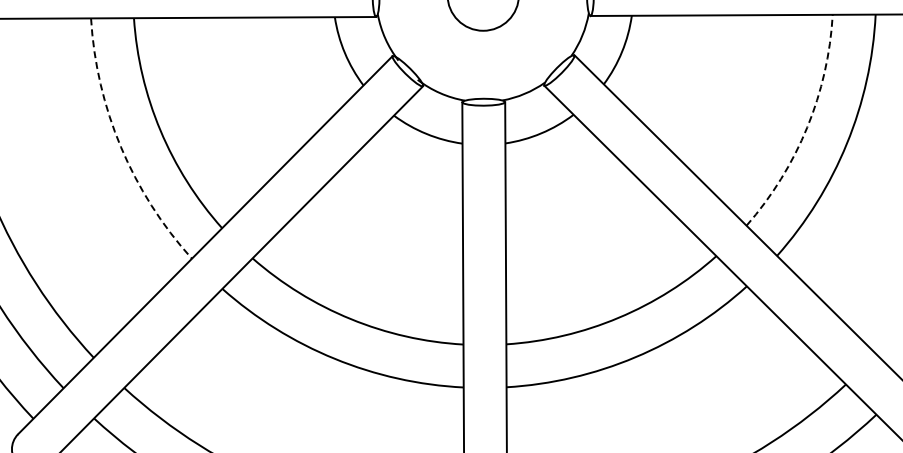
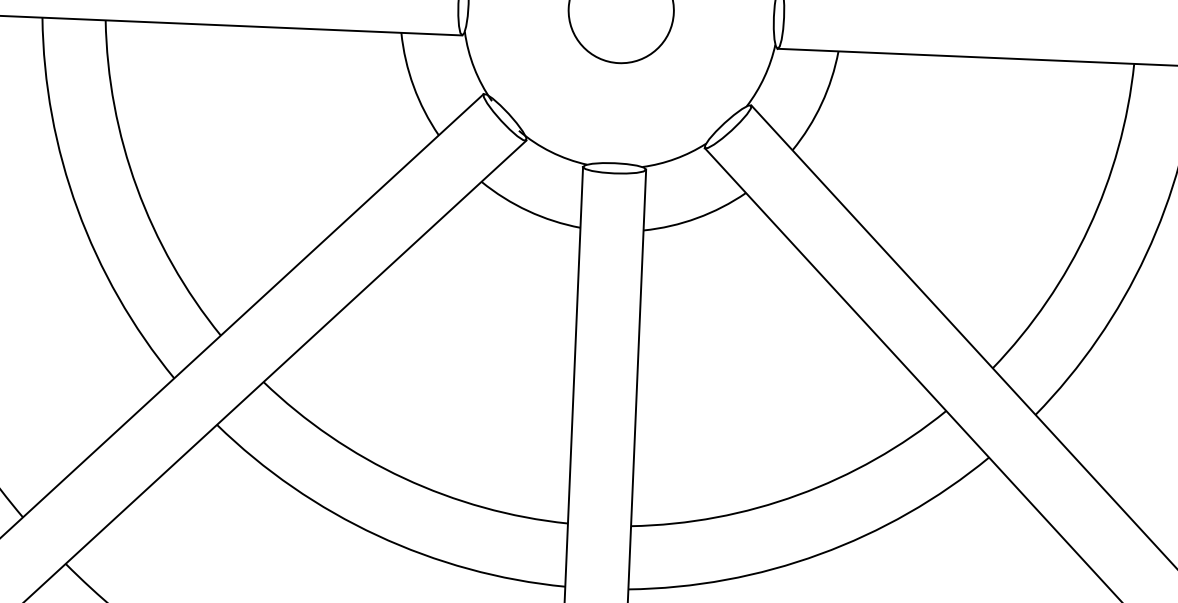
arc: (807, 127) -> (1089, 227), dashed -> solid
arc: (121, 147) -> (78, 209), dashed -> solid

